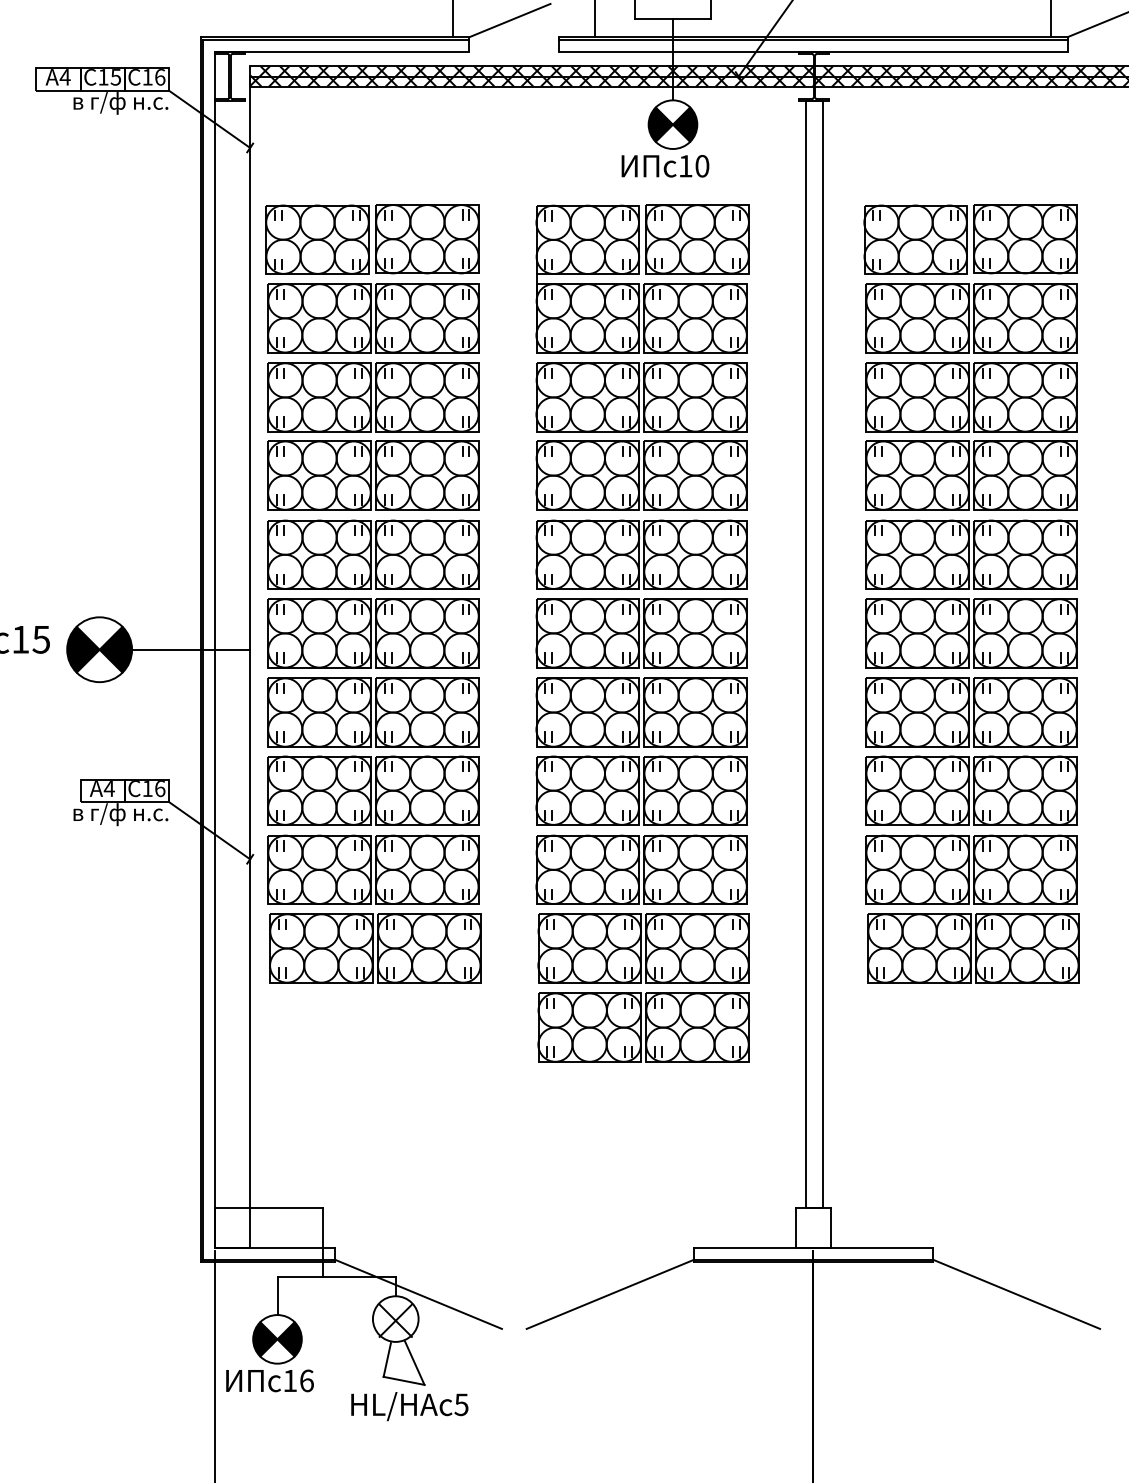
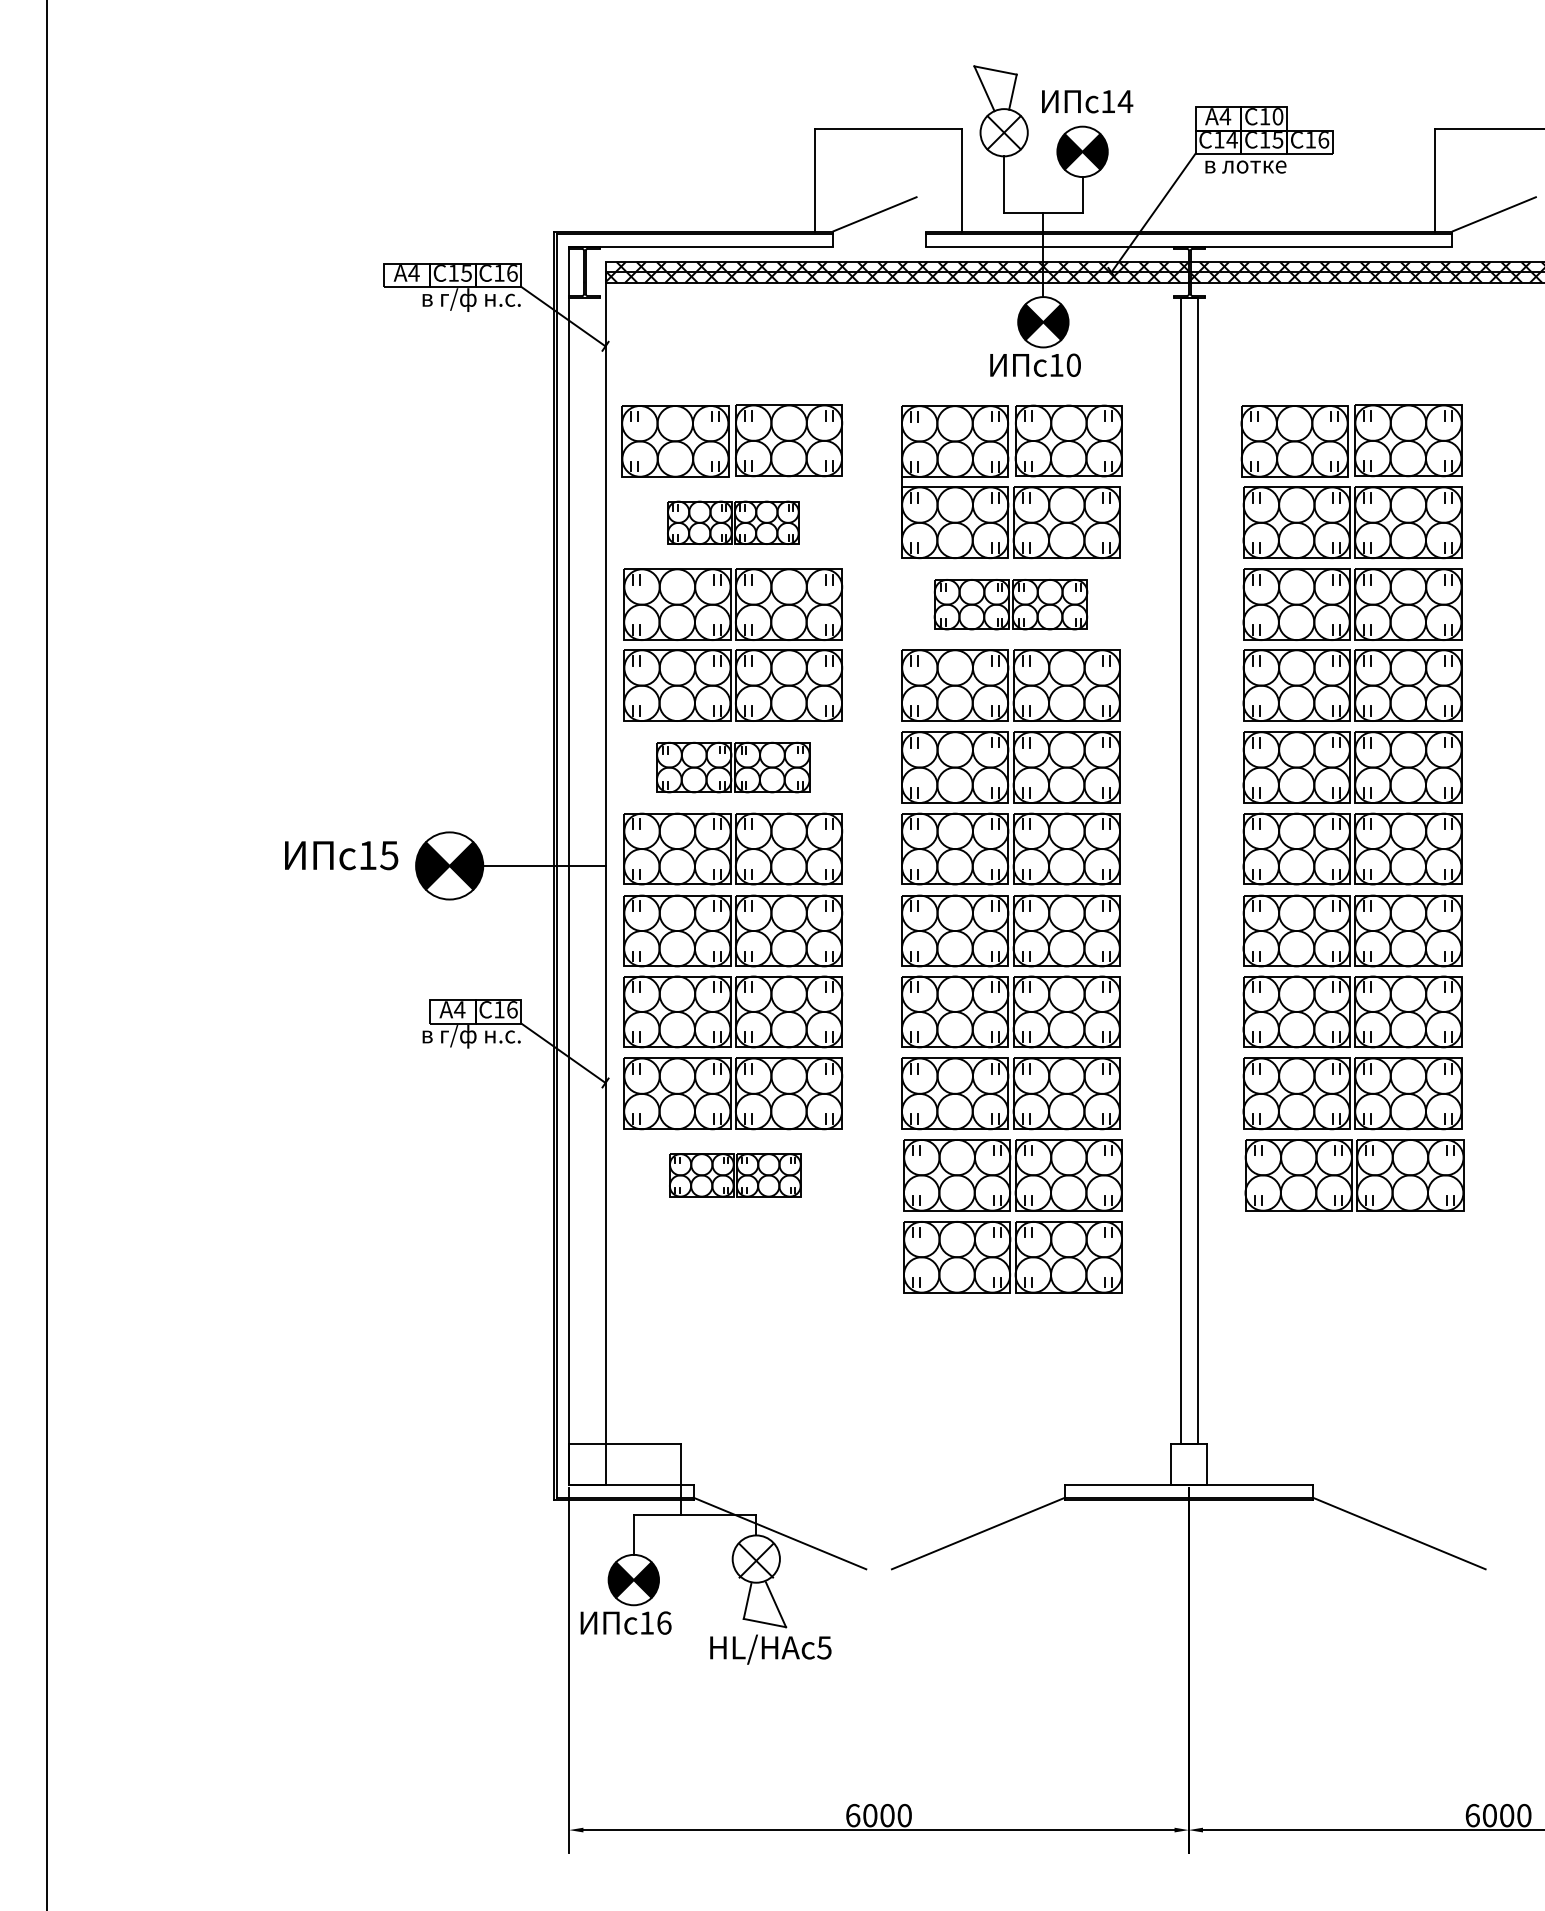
part: (373, 318) -> (733, 522), size x0.6
part: (641, 397) -> (1010, 604), size x0.7
part: (373, 554) -> (733, 767), size x0.7
part: (375, 948) -> (735, 1175), size x0.6

